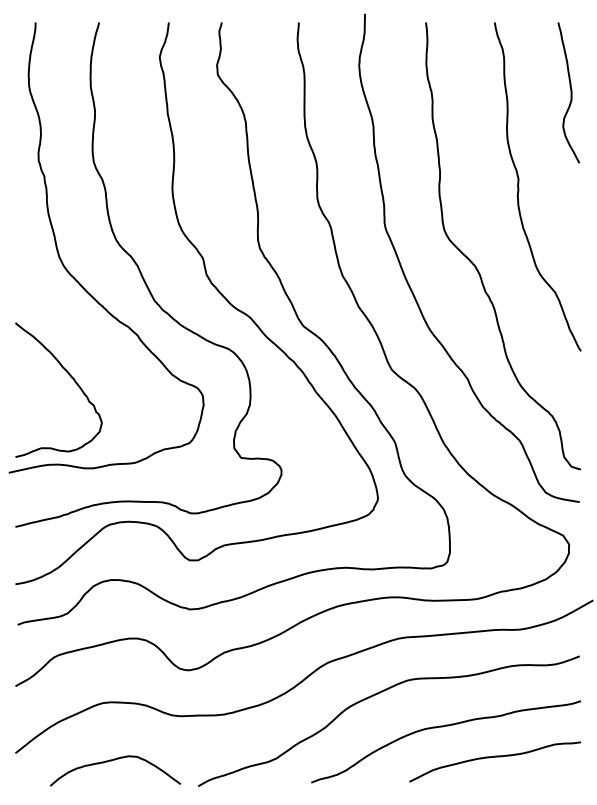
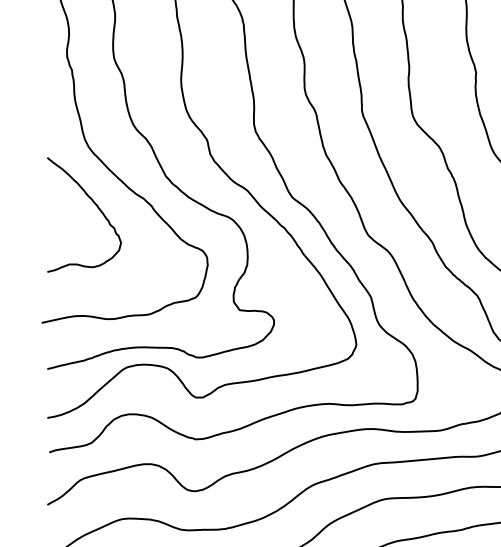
curve: (70, 377) -> (94, 204), moved

